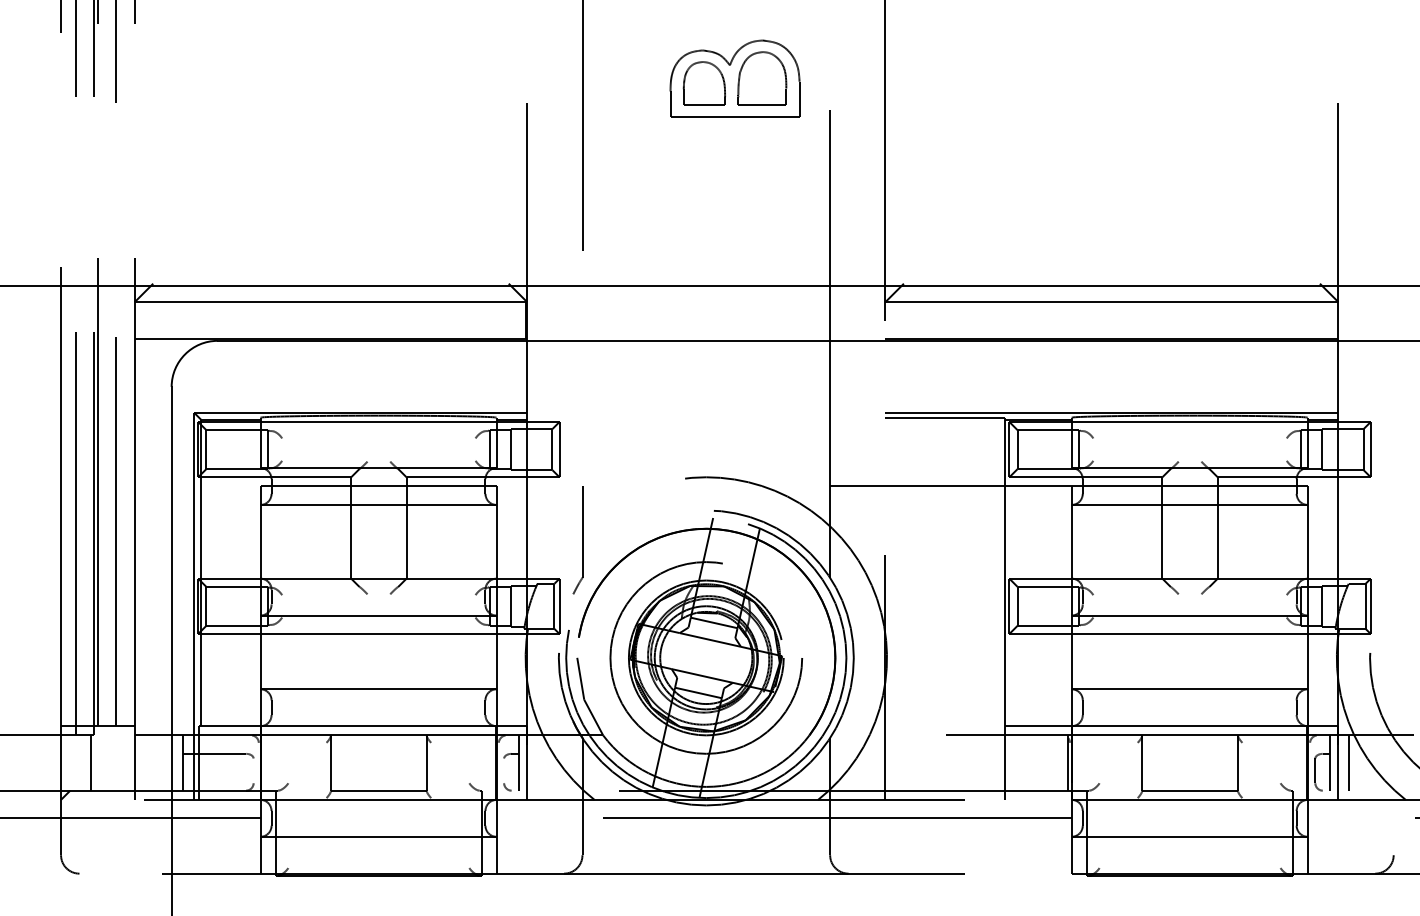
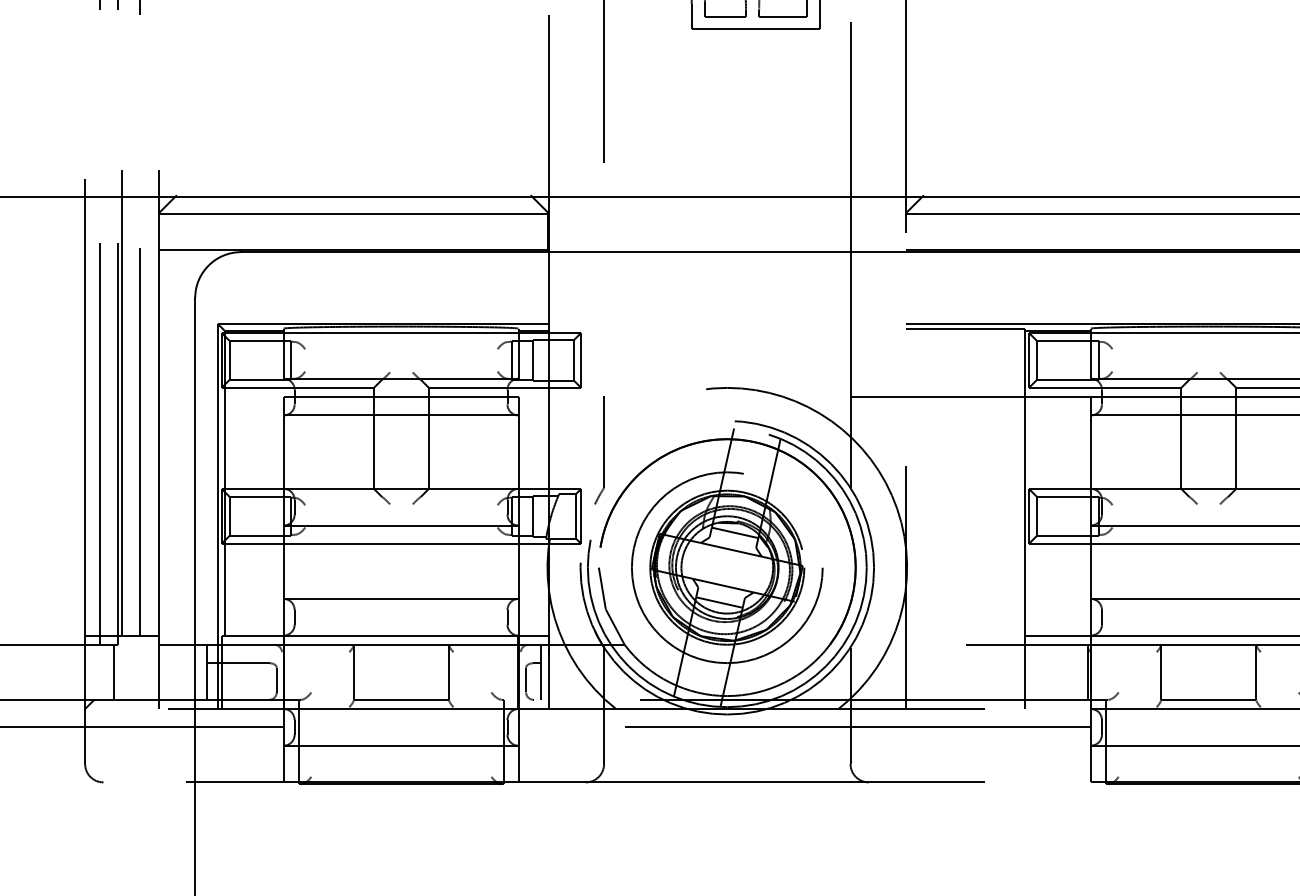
line: (253, 770) -> (276, 679), added
line: (504, 770) -> (526, 679), added

